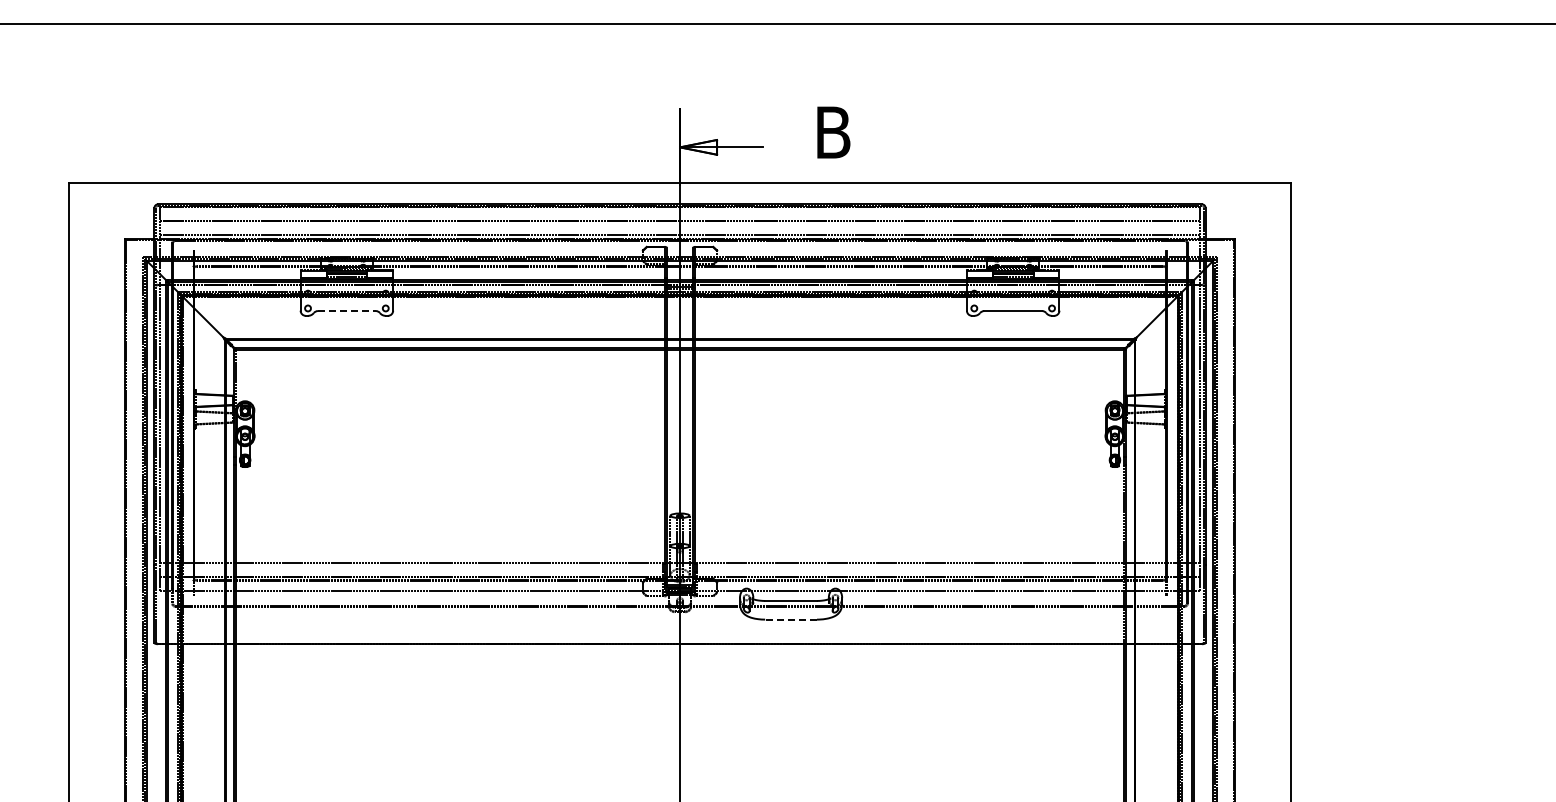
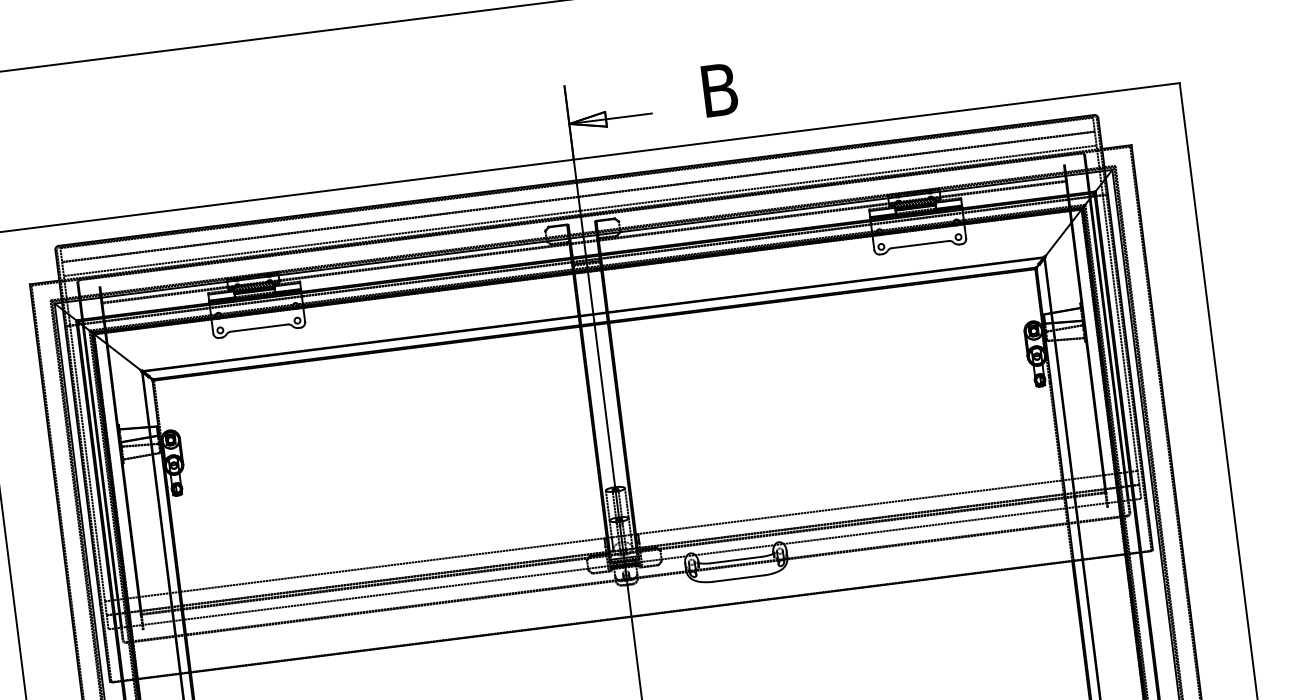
line: (346, 311) -> (258, 328), dashed -> solid
line: (791, 619) -> (739, 578), dashed -> solid

